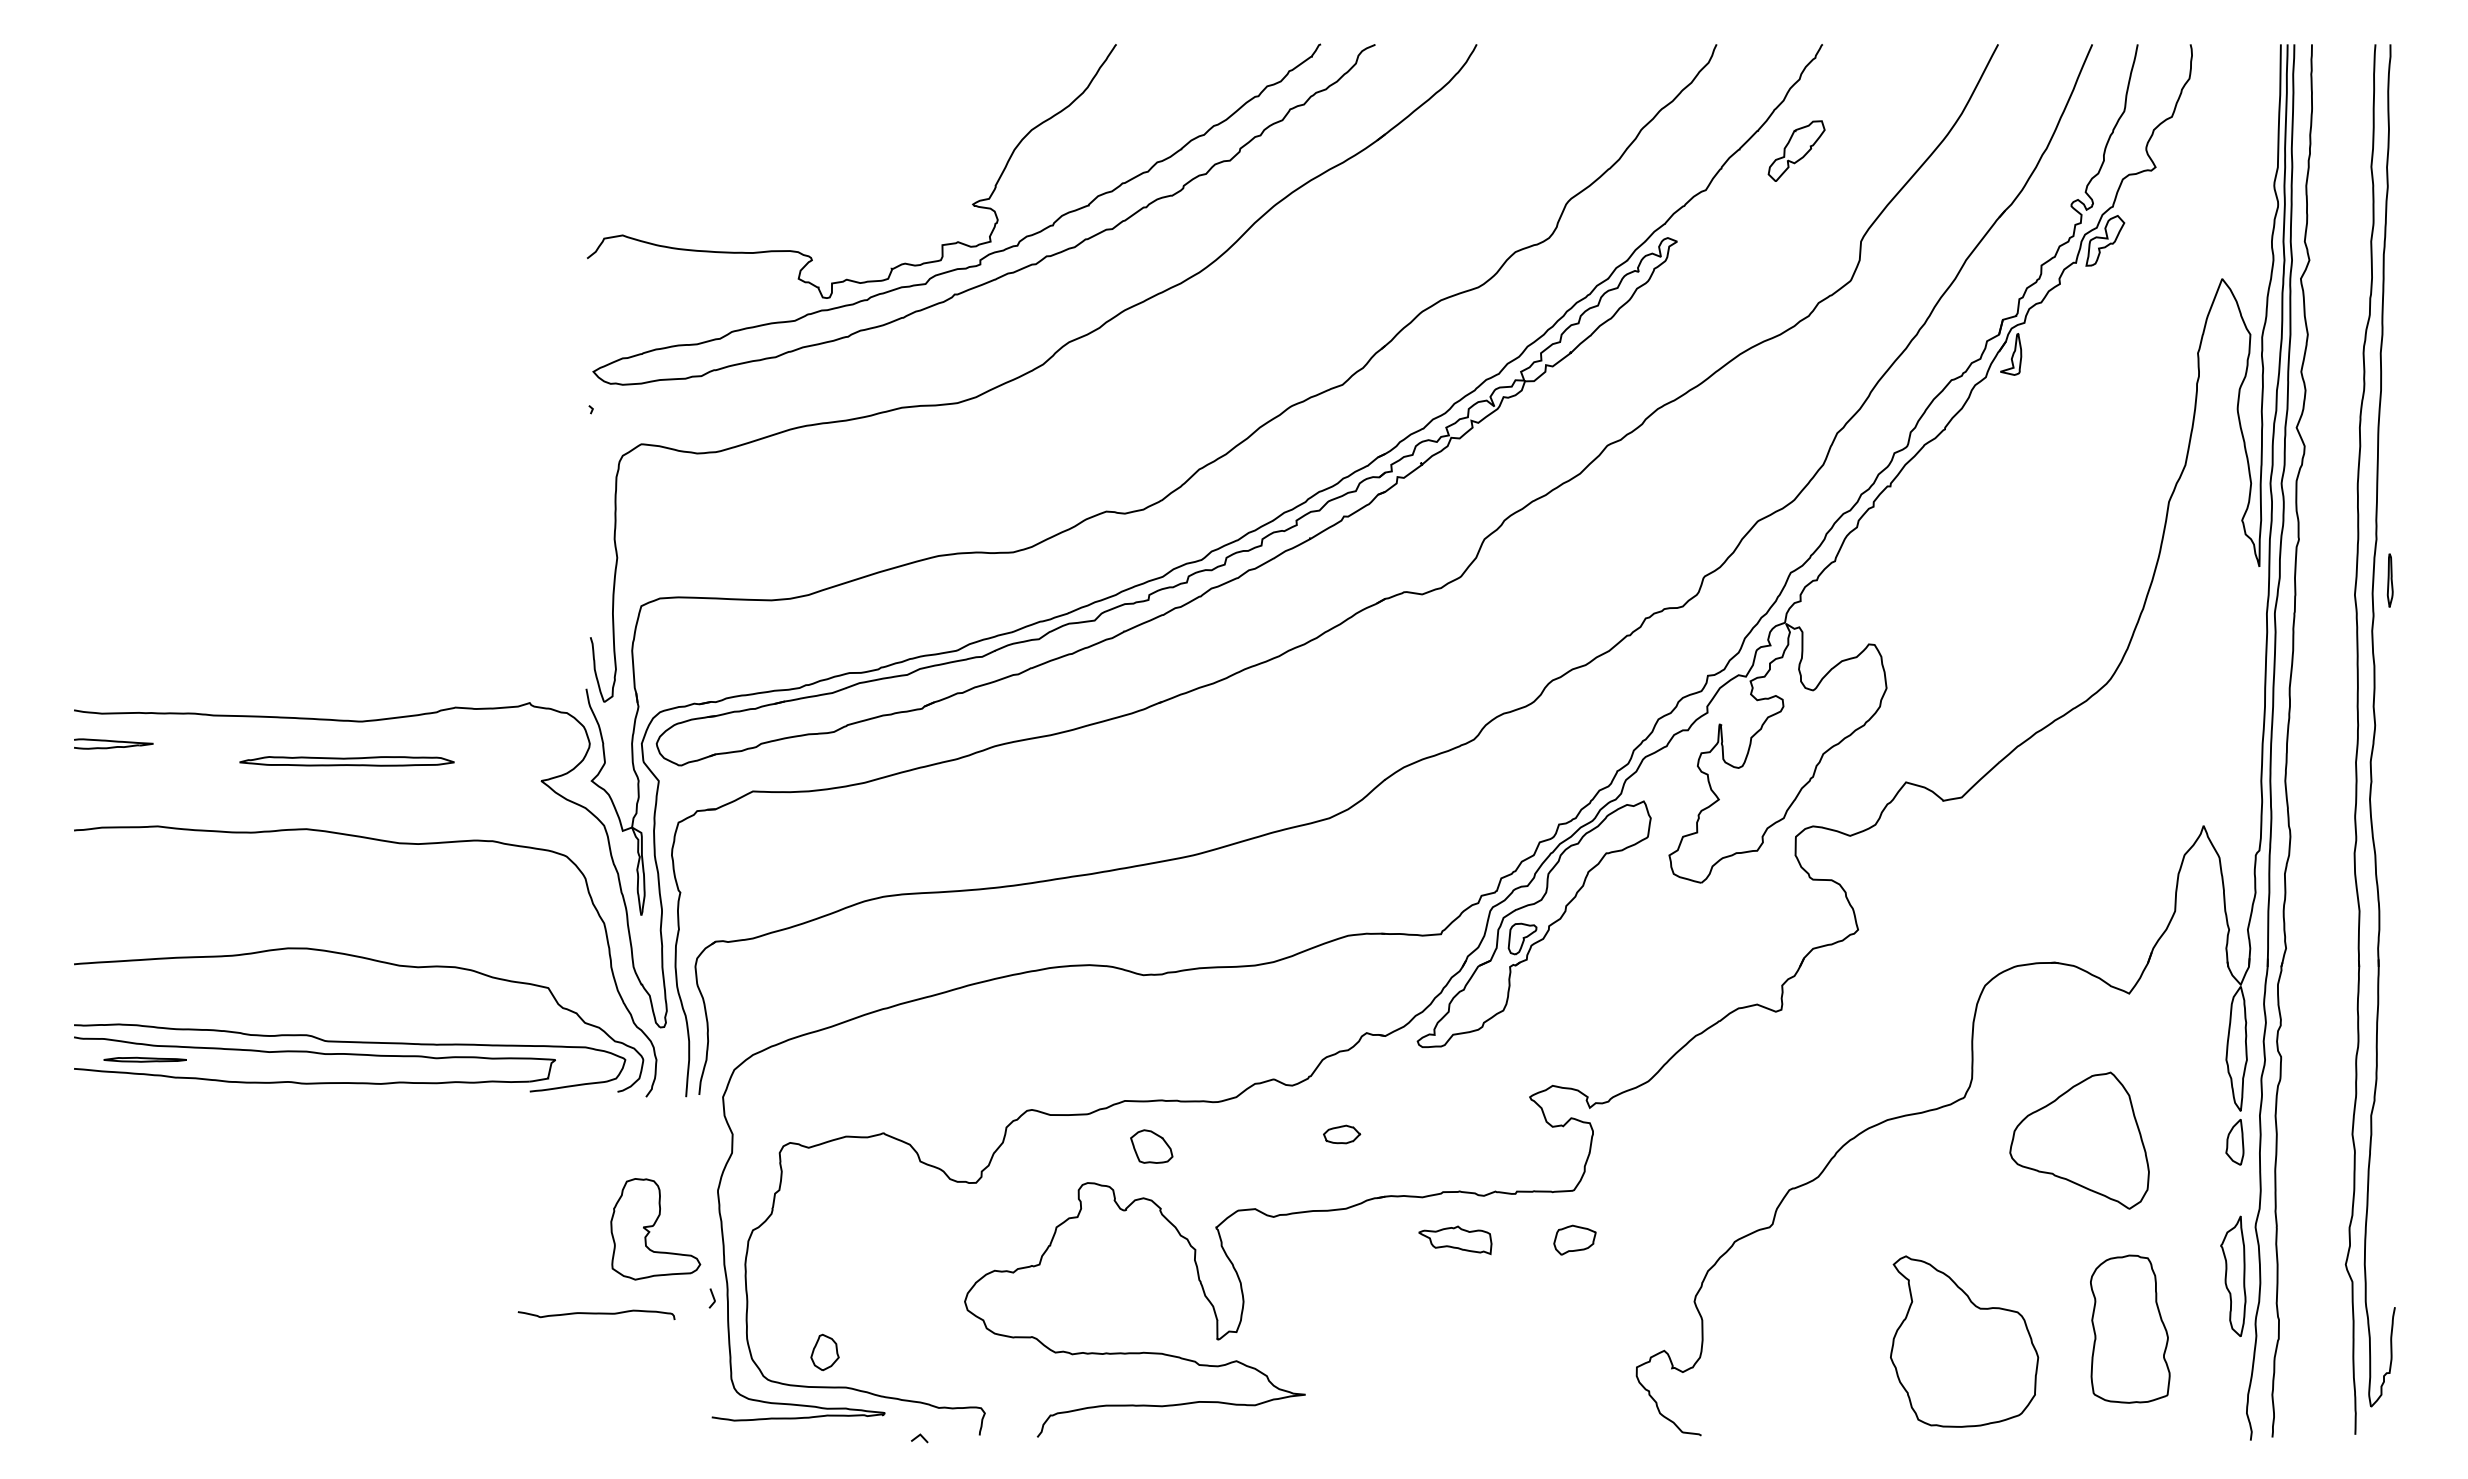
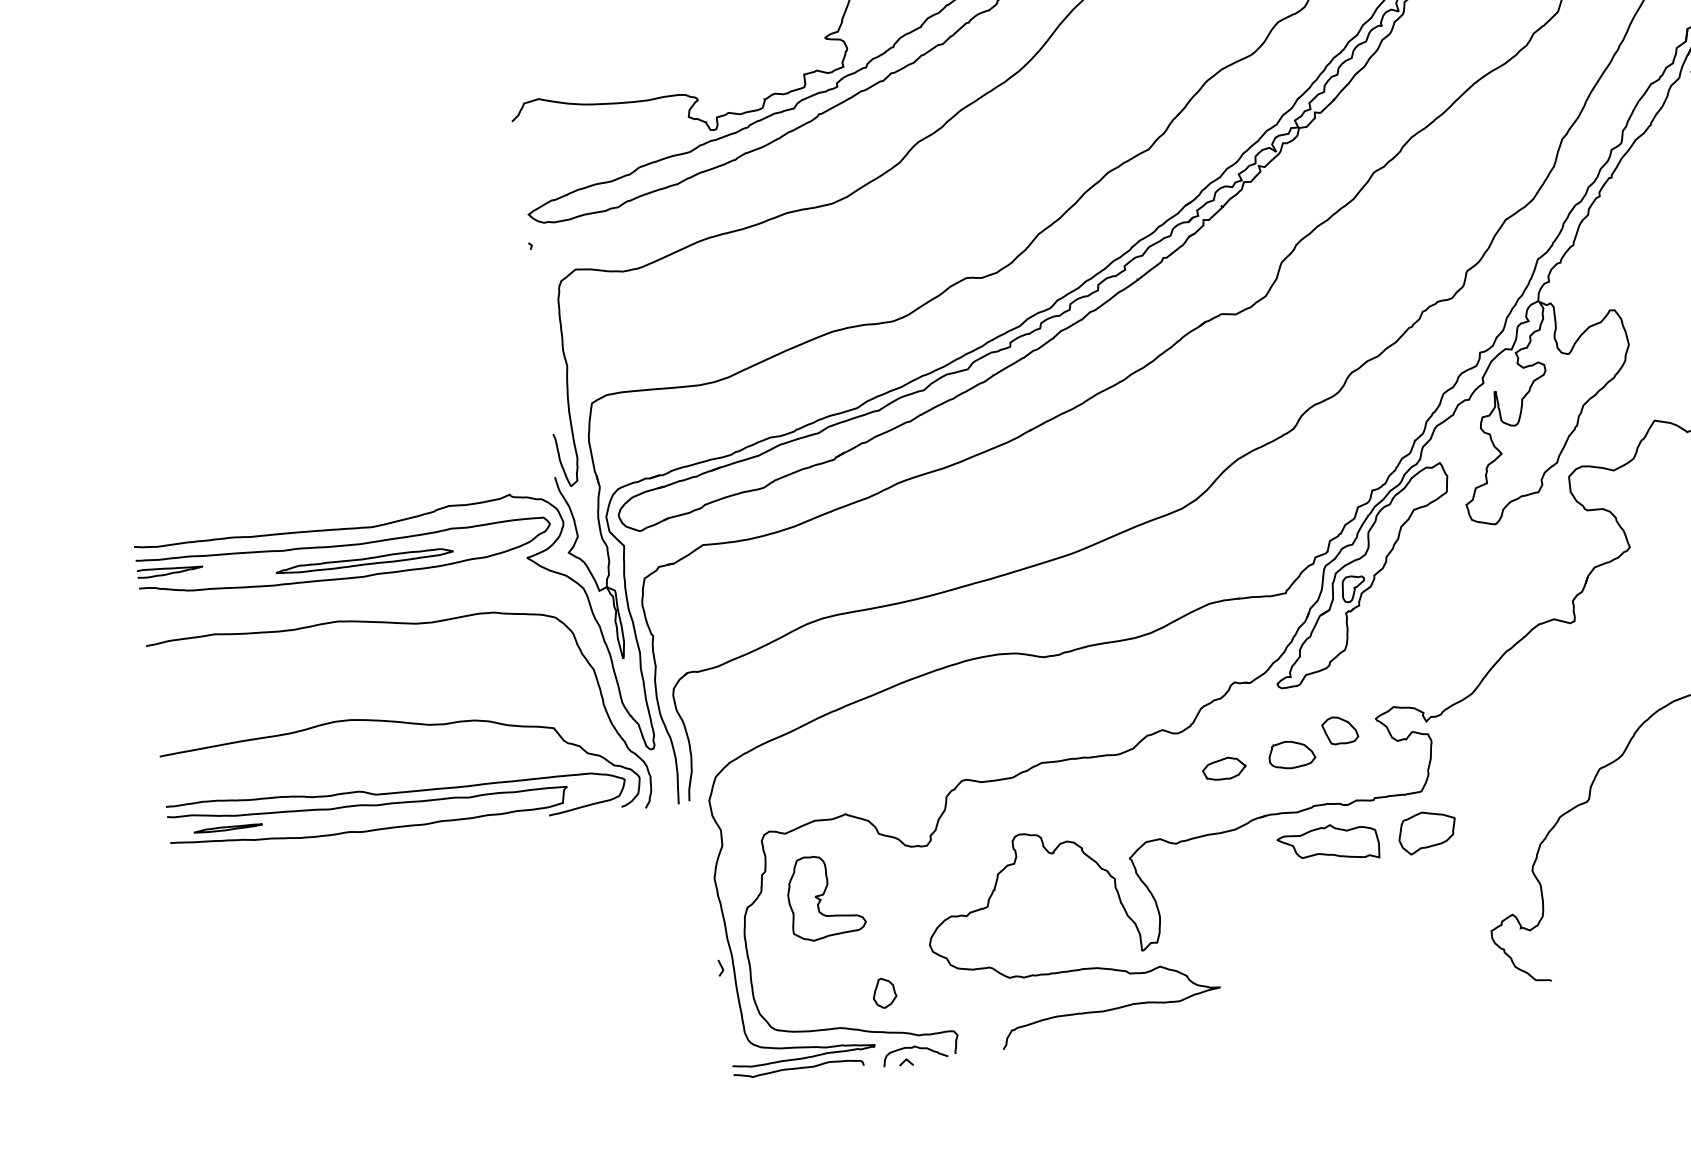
part: (324, 740) -> (343, 546), added
part: (1424, 1127) -> (1291, 754), added
part: (1341, 1134) -> (1223, 768), size x1.43
part: (1151, 1146) -> (1339, 730), moved
part: (655, 1229) -> (825, 897), moved
part: (1455, 1240) -> (1328, 844), size x1.67
part: (1574, 1240) -> (1427, 832), size x1.67
curve: (596, 1314) -> (798, 1069), moved
part: (824, 1352) -> (884, 993), moved
curve: (929, 1422) -> (912, 1048), added

